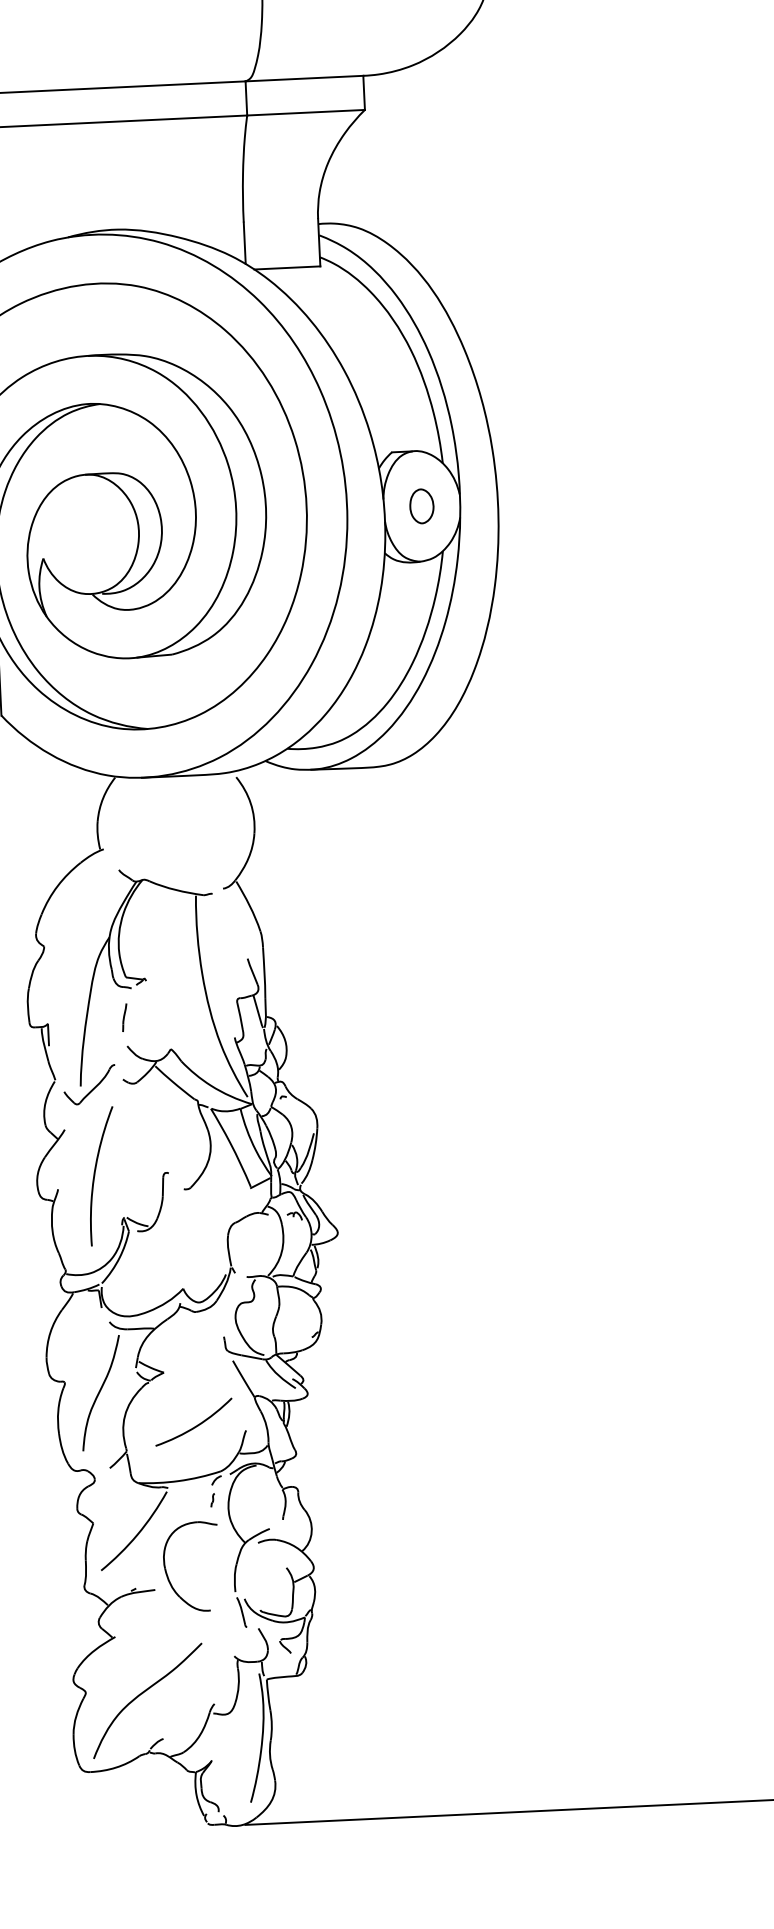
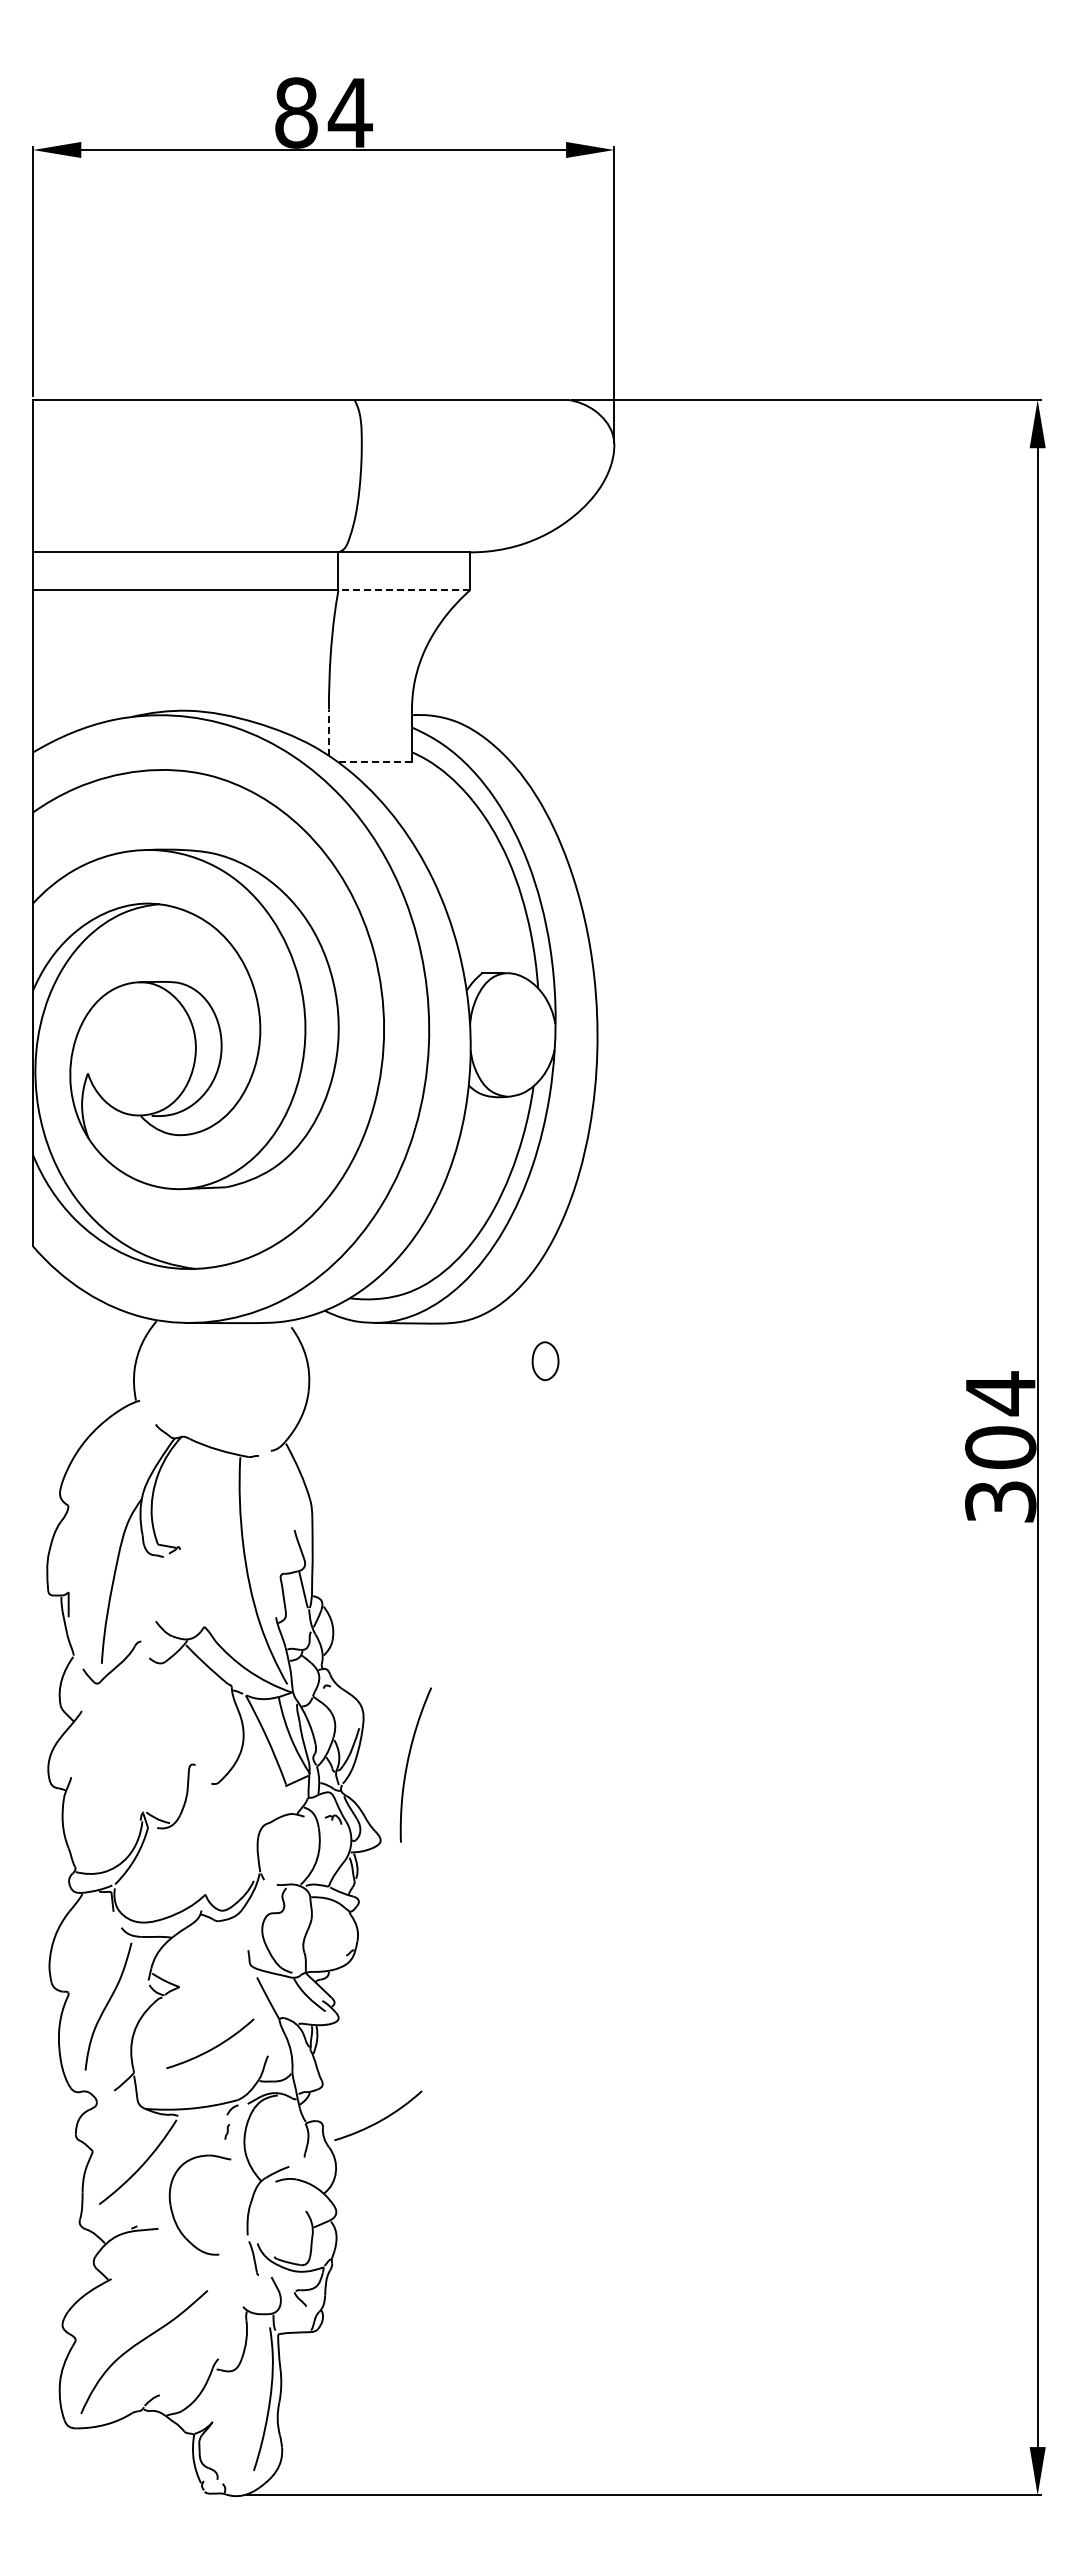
line: (306, 112) -> (404, 590), solid -> dashed
line: (244, 243) -> (328, 732), solid -> dashed
line: (287, 268) -> (375, 762), solid -> dashed
part: (421, 506) -> (545, 1361), moved
part: (124, 1017) -> (154, 1589), removed
curve: (95, 1176) -> (408, 1764), moved
curve: (351, 1481) -> (382, 2118), added

